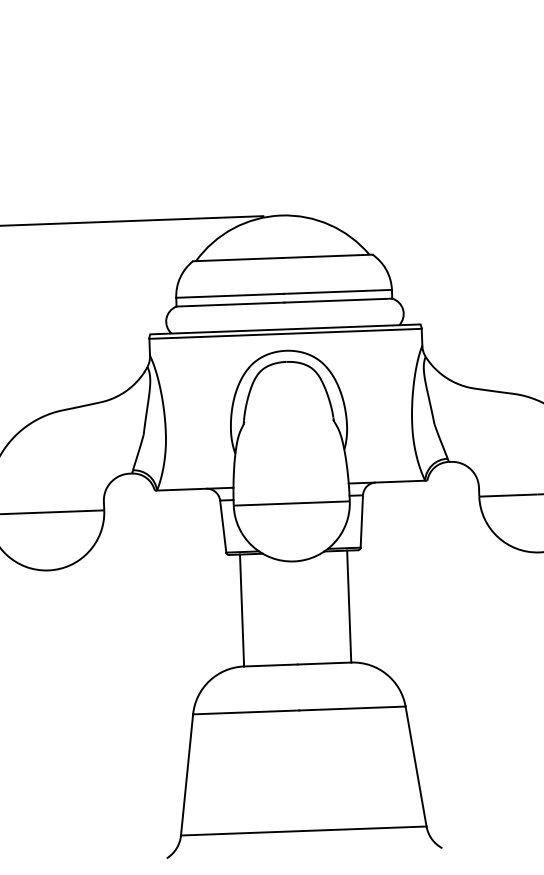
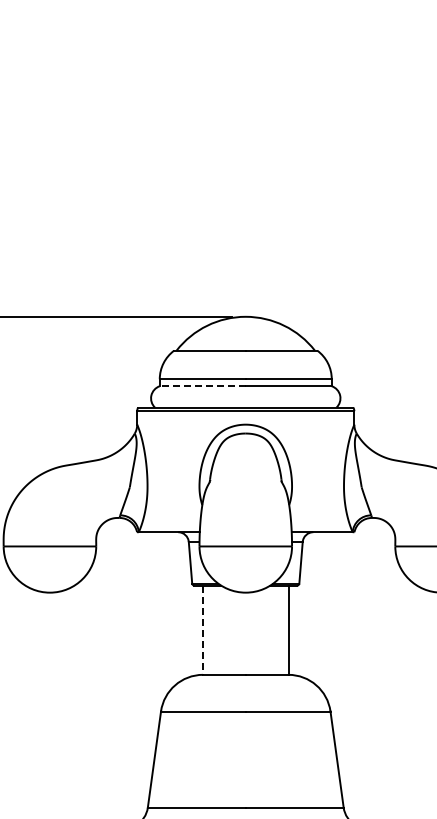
line: (230, 304) -> (202, 386), solid -> dashed
line: (242, 610) -> (203, 630), solid -> dashed

